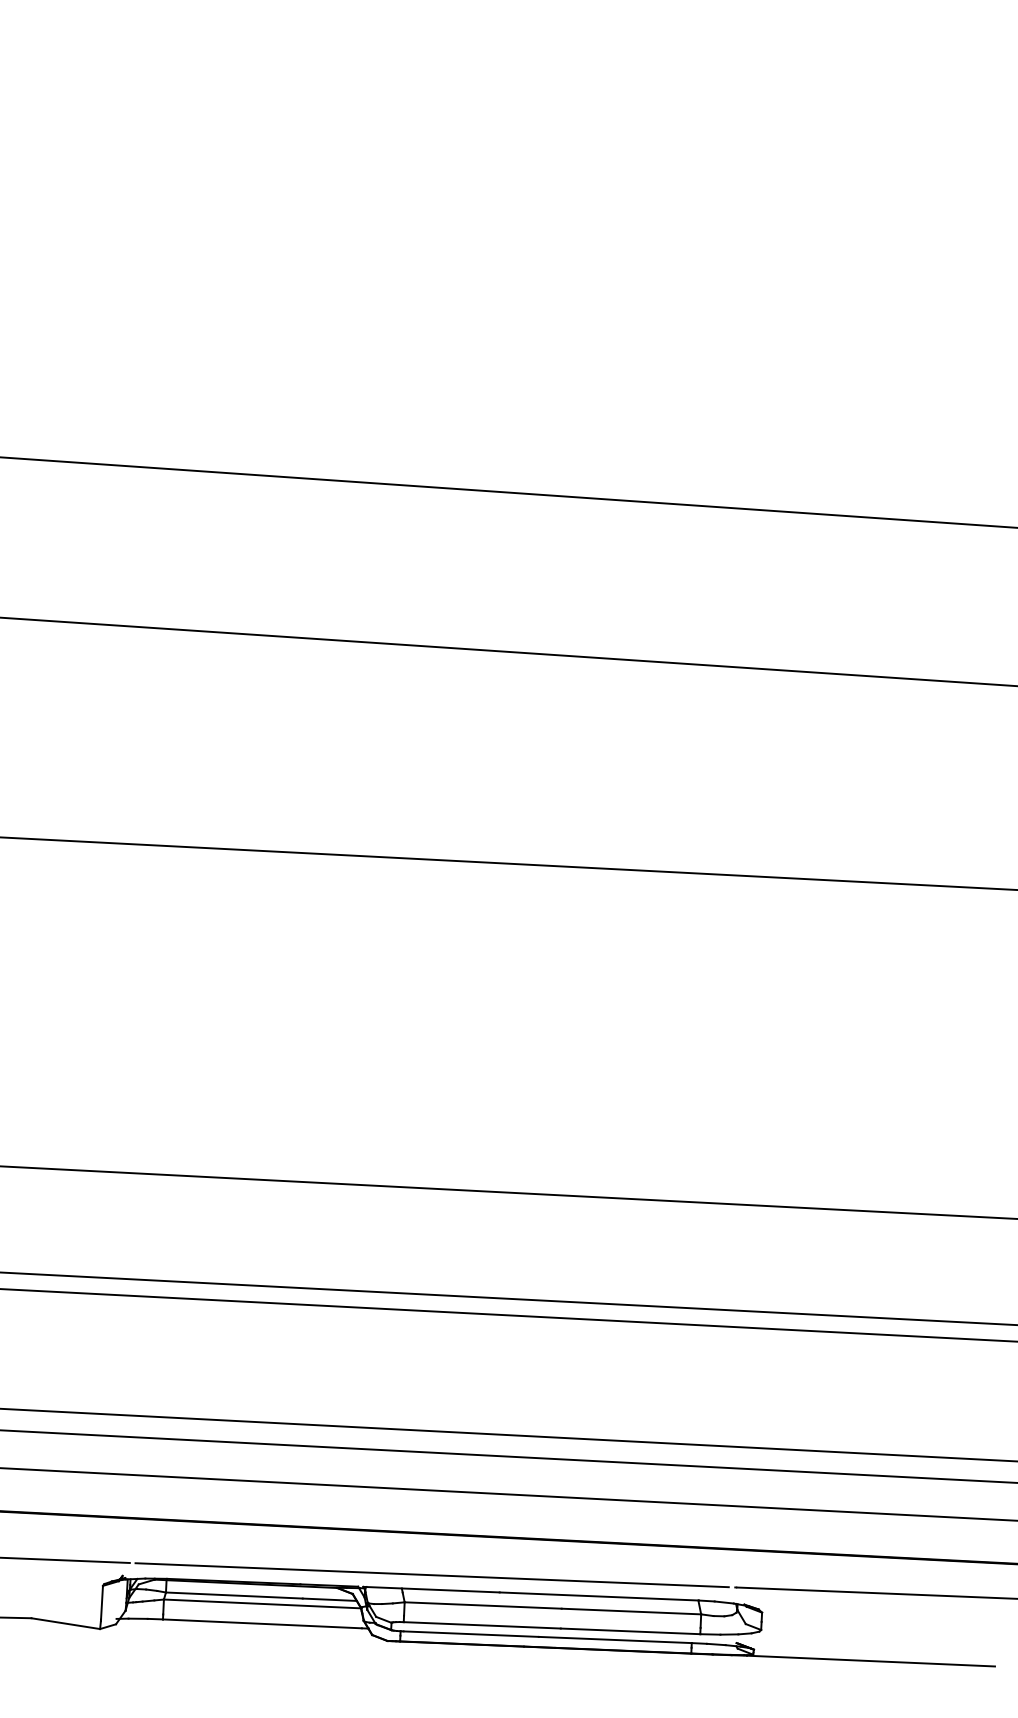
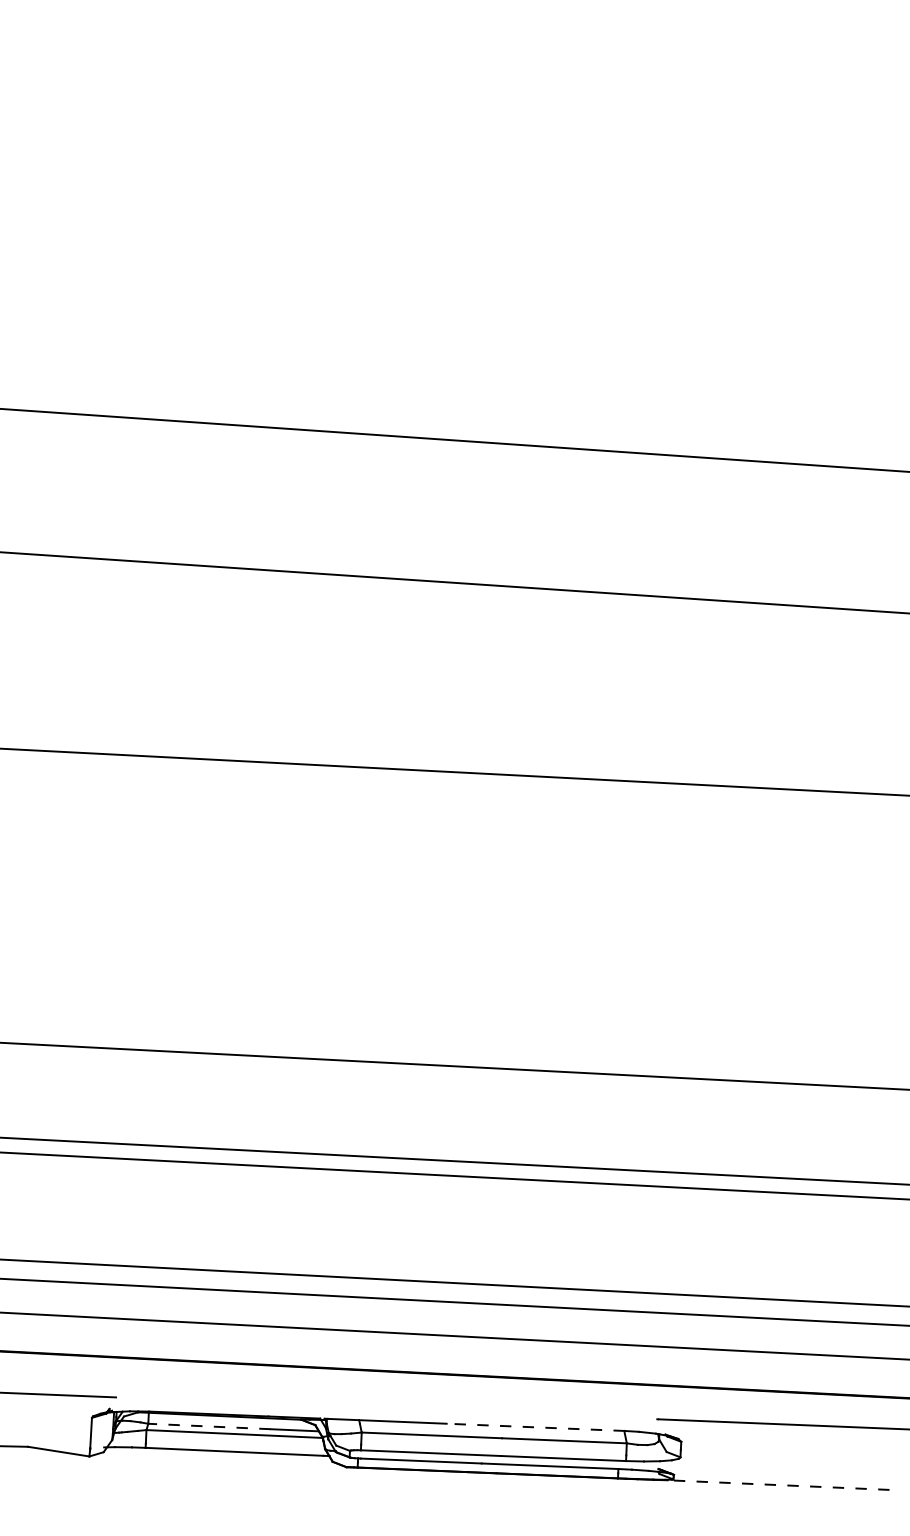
line: (432, 1575) -> (386, 1408), removed
line: (233, 1595) -> (208, 1426), solid -> dashed
line: (599, 1596) -> (535, 1427), solid -> dashed
line: (870, 1661) -> (778, 1485), solid -> dashed

